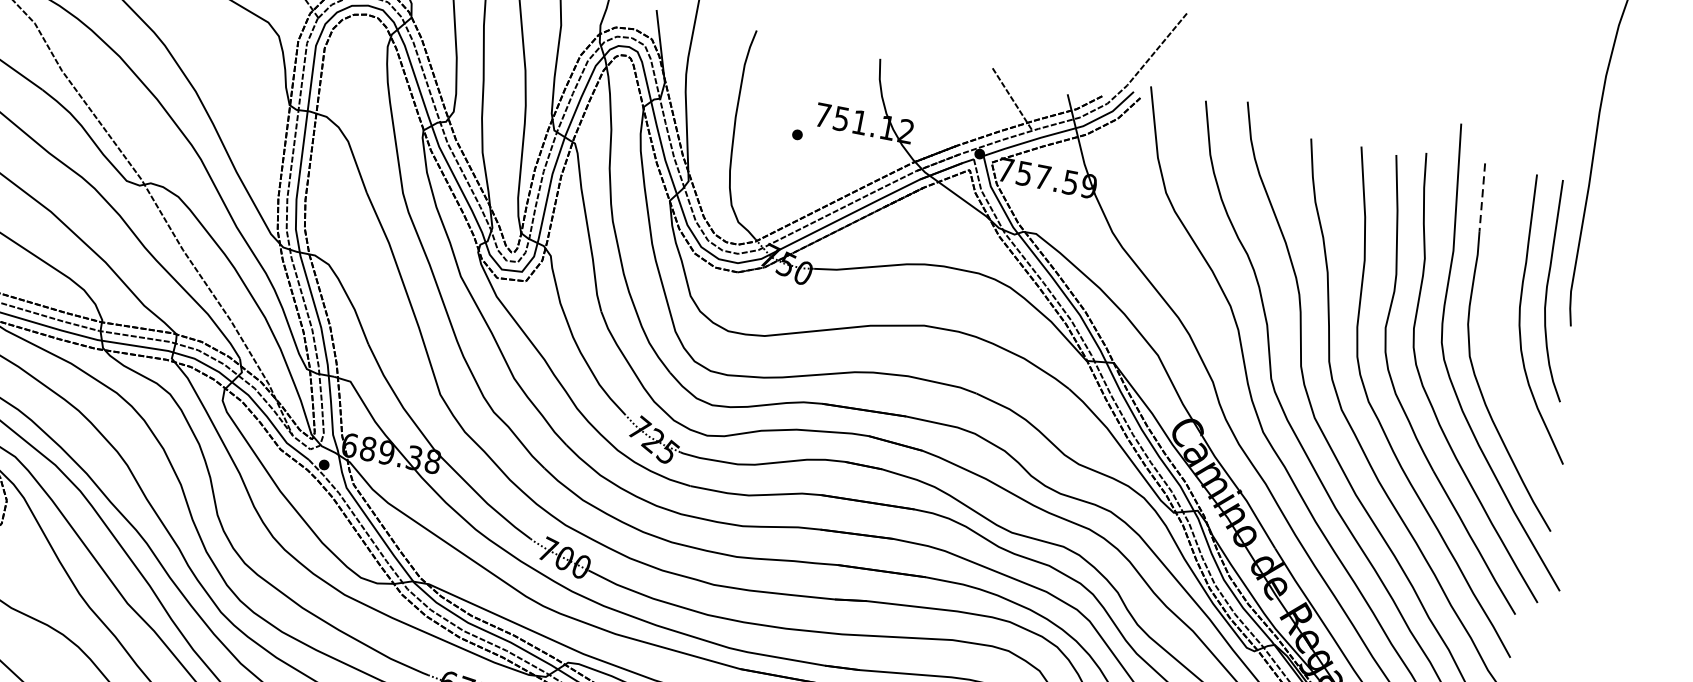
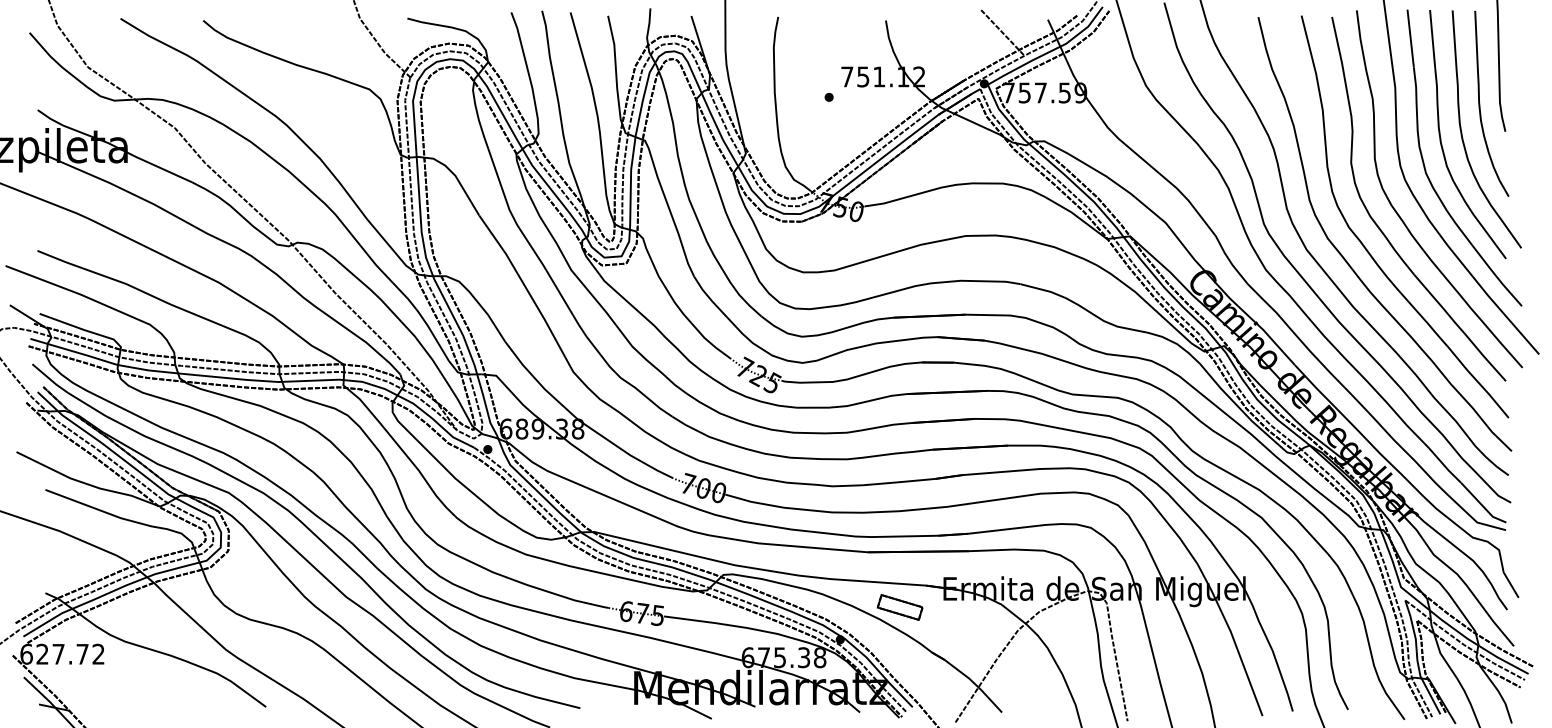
line: (1482, 197) -> (1410, 38), dashed -> solid
part: (1495, 318) -> (1441, 137), added

